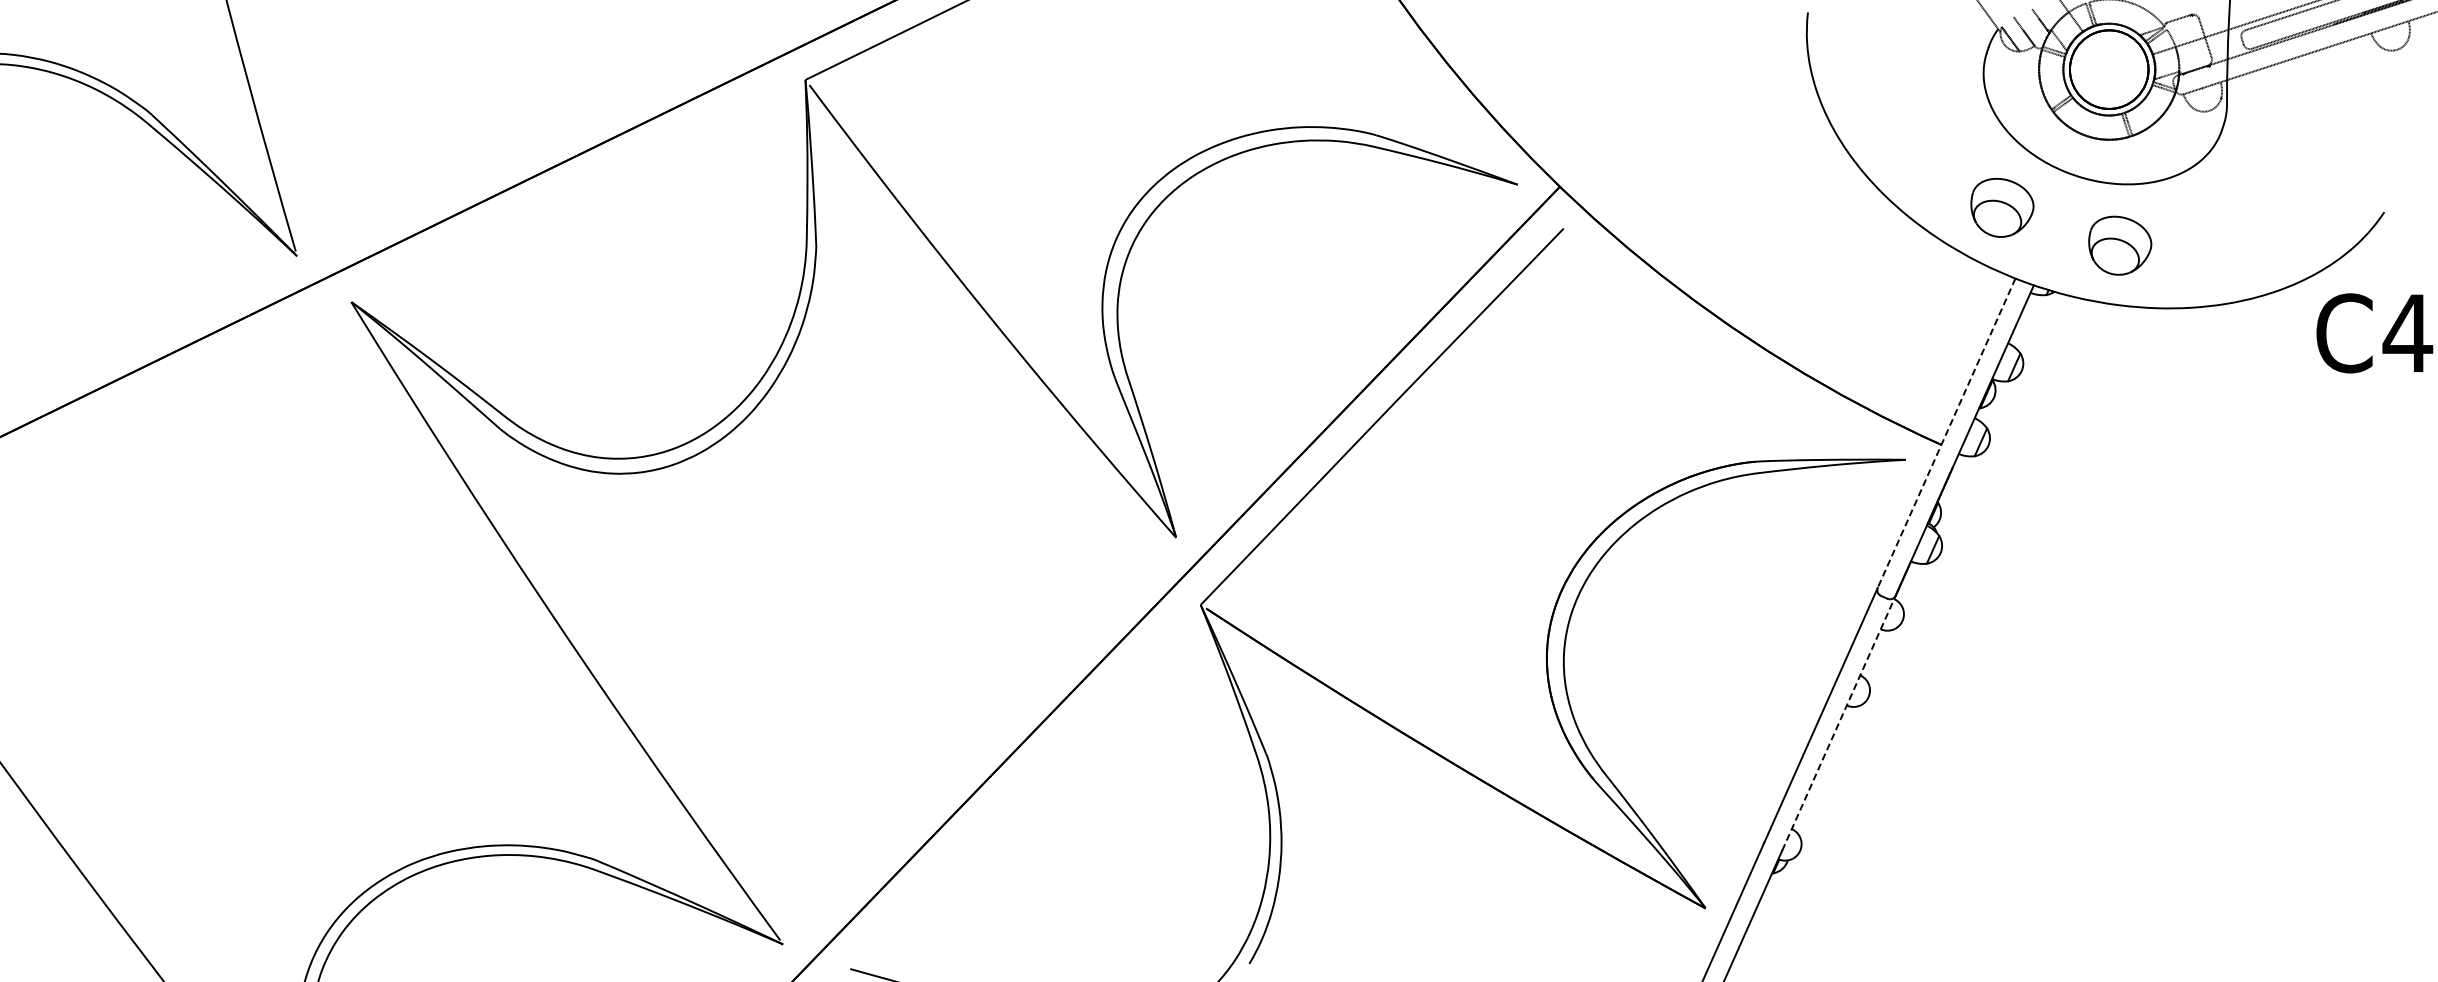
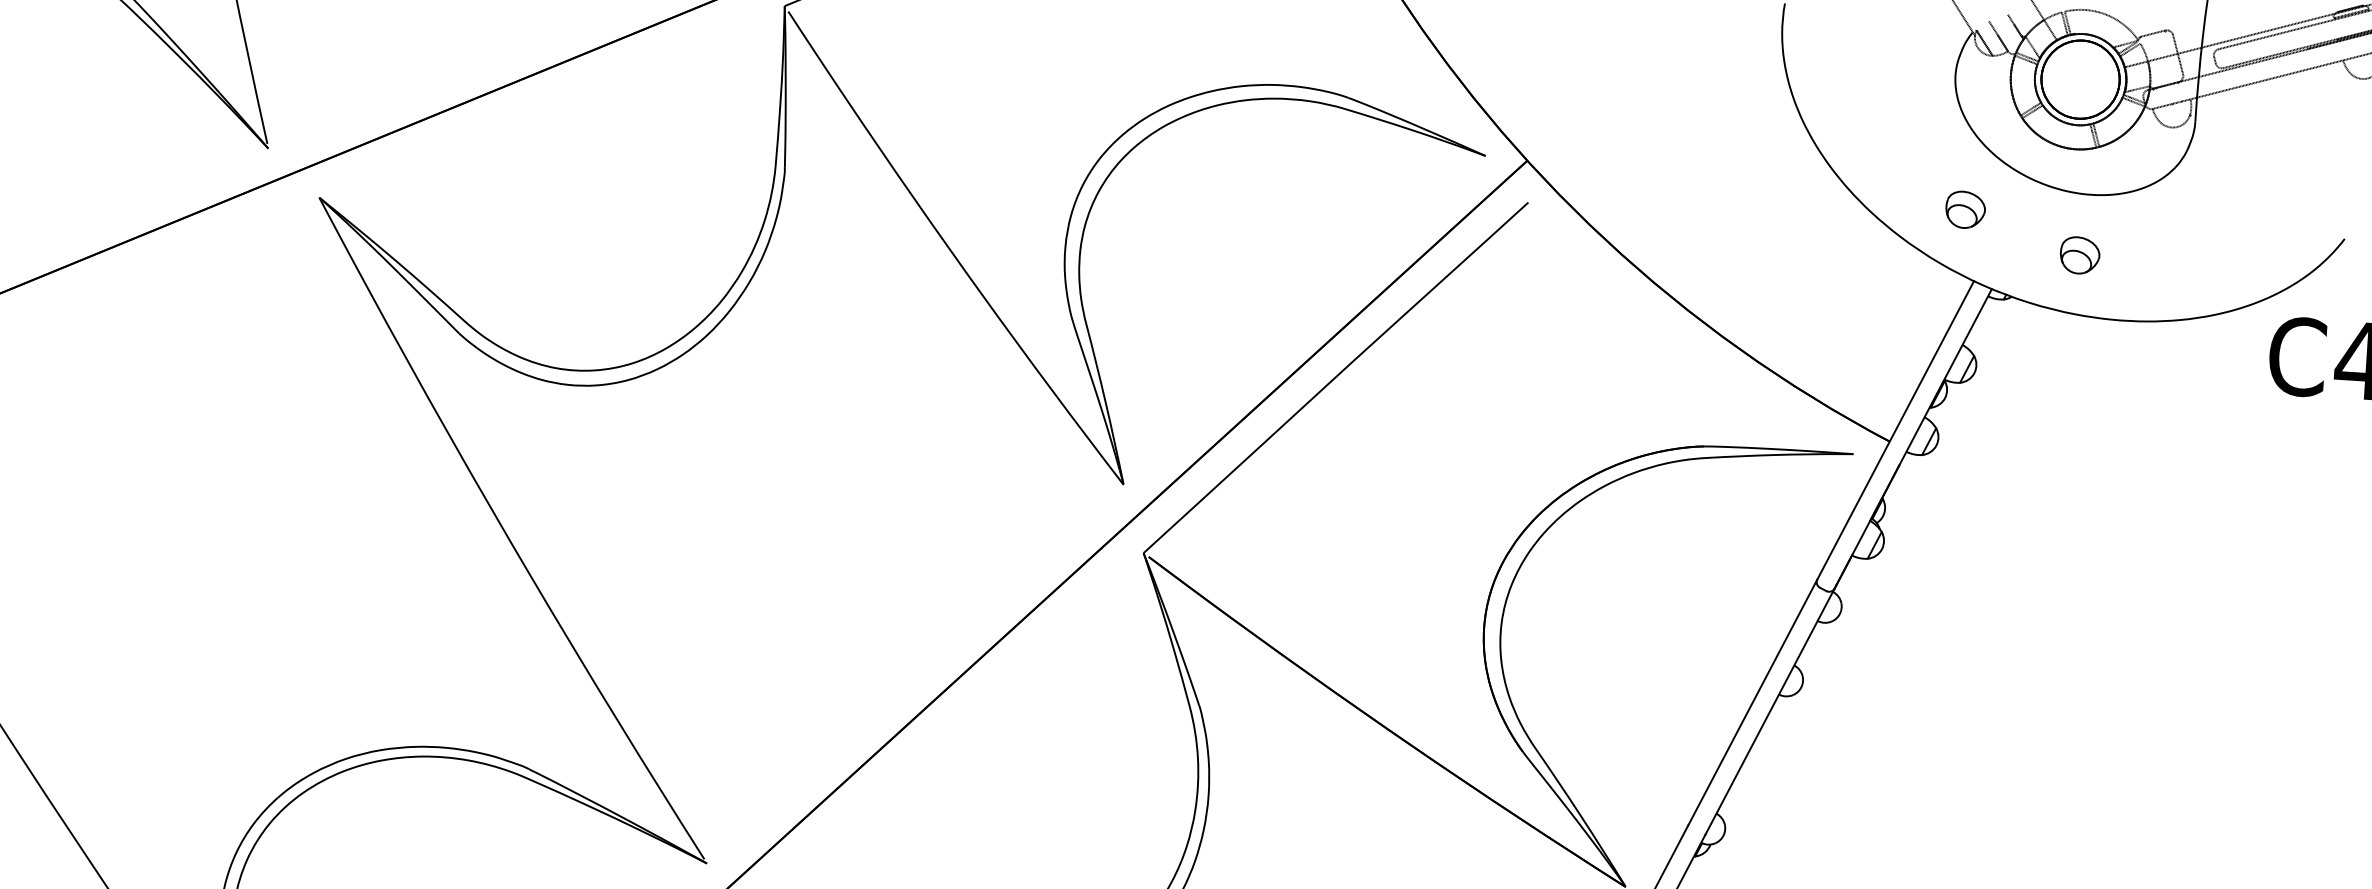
part: (2002, 207) -> (1965, 209), size x0.62
part: (2119, 246) -> (2079, 256), size x0.62
line: (1946, 433) -> (1895, 430), dashed -> solid
line: (1839, 721) -> (1770, 709), dashed -> solid

